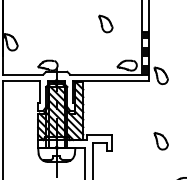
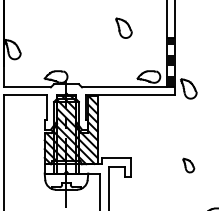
part: (160, 141) -> (187, 165), size x0.7

